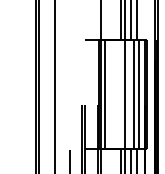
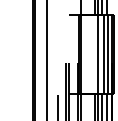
line: (105, 94) -> (83, 54), removed

